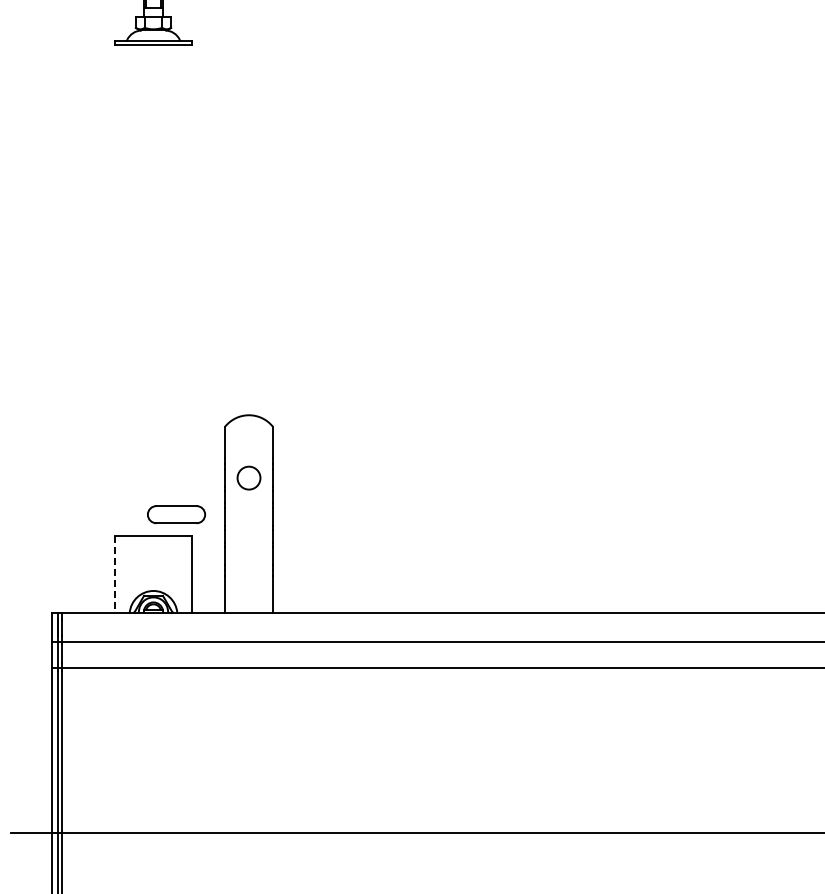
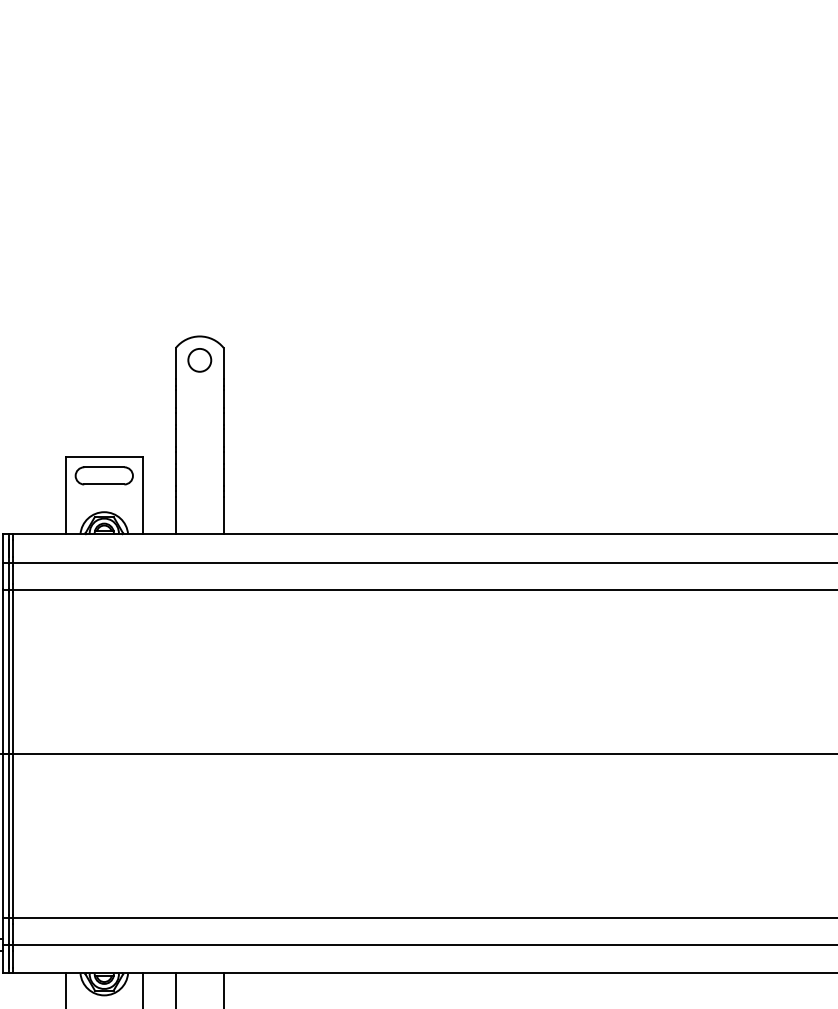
circle: (248, 478) -> (199, 360), moved
part: (175, 514) -> (103, 475), moved
line: (115, 574) -> (66, 495), dashed -> solid

